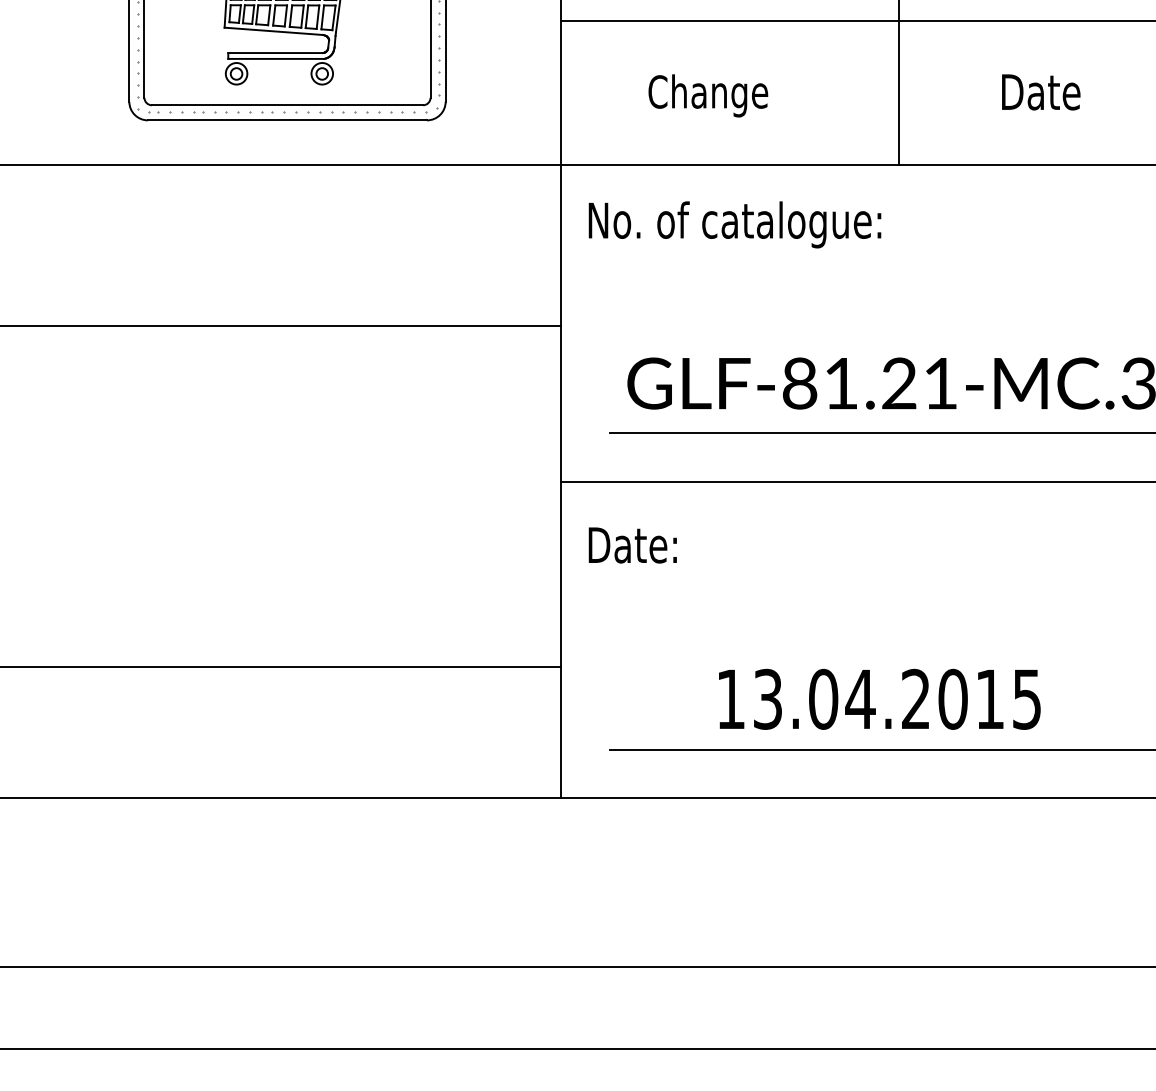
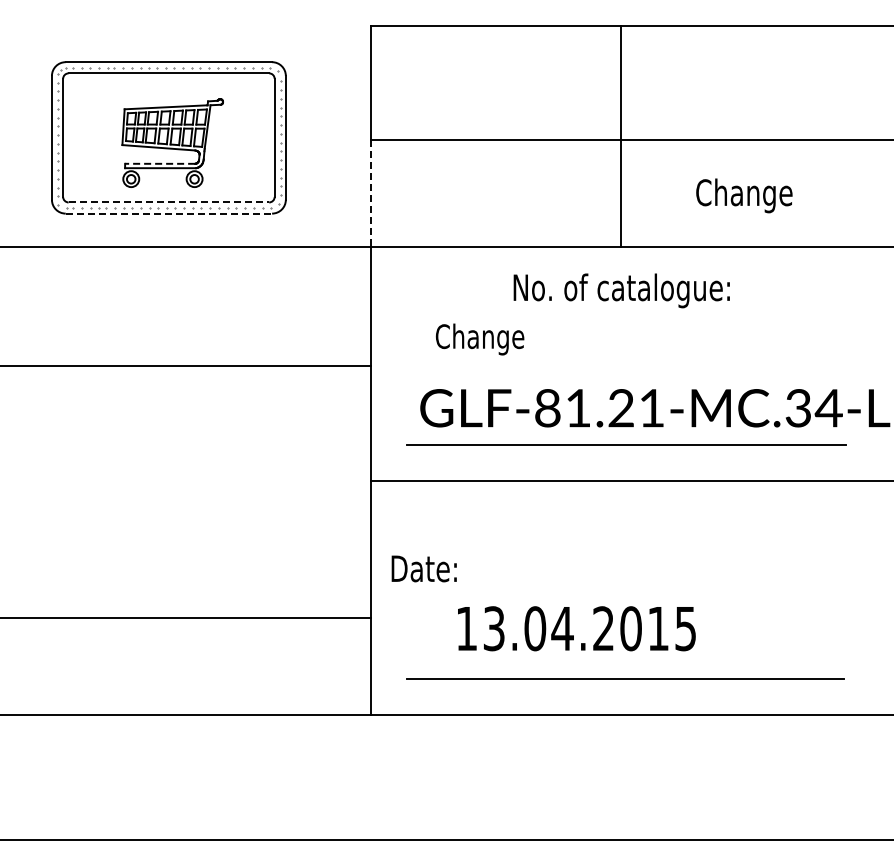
line: (274, 52) -> (159, 163), solid -> dashed
line: (561, 93) -> (371, 193), solid -> dashed
text: (707, 95) -> (479, 339), moved
text: (1065, 95) -> (744, 195), Date -> Change
line: (288, 105) -> (169, 202), solid -> dashed
line: (288, 120) -> (169, 213), solid -> dashed
text: (734, 224) -> (621, 290), moved
text: (631, 544) -> (423, 568), moved
text: (879, 699) -> (576, 628), moved

